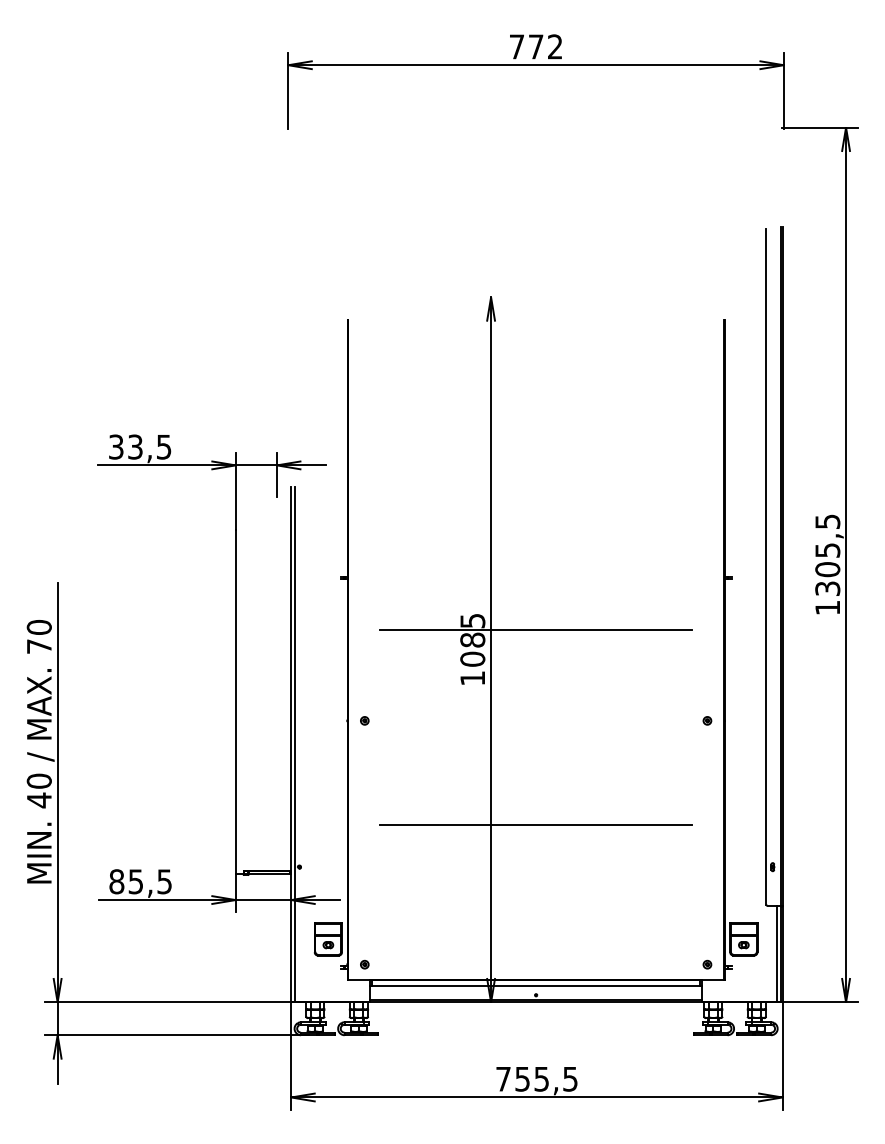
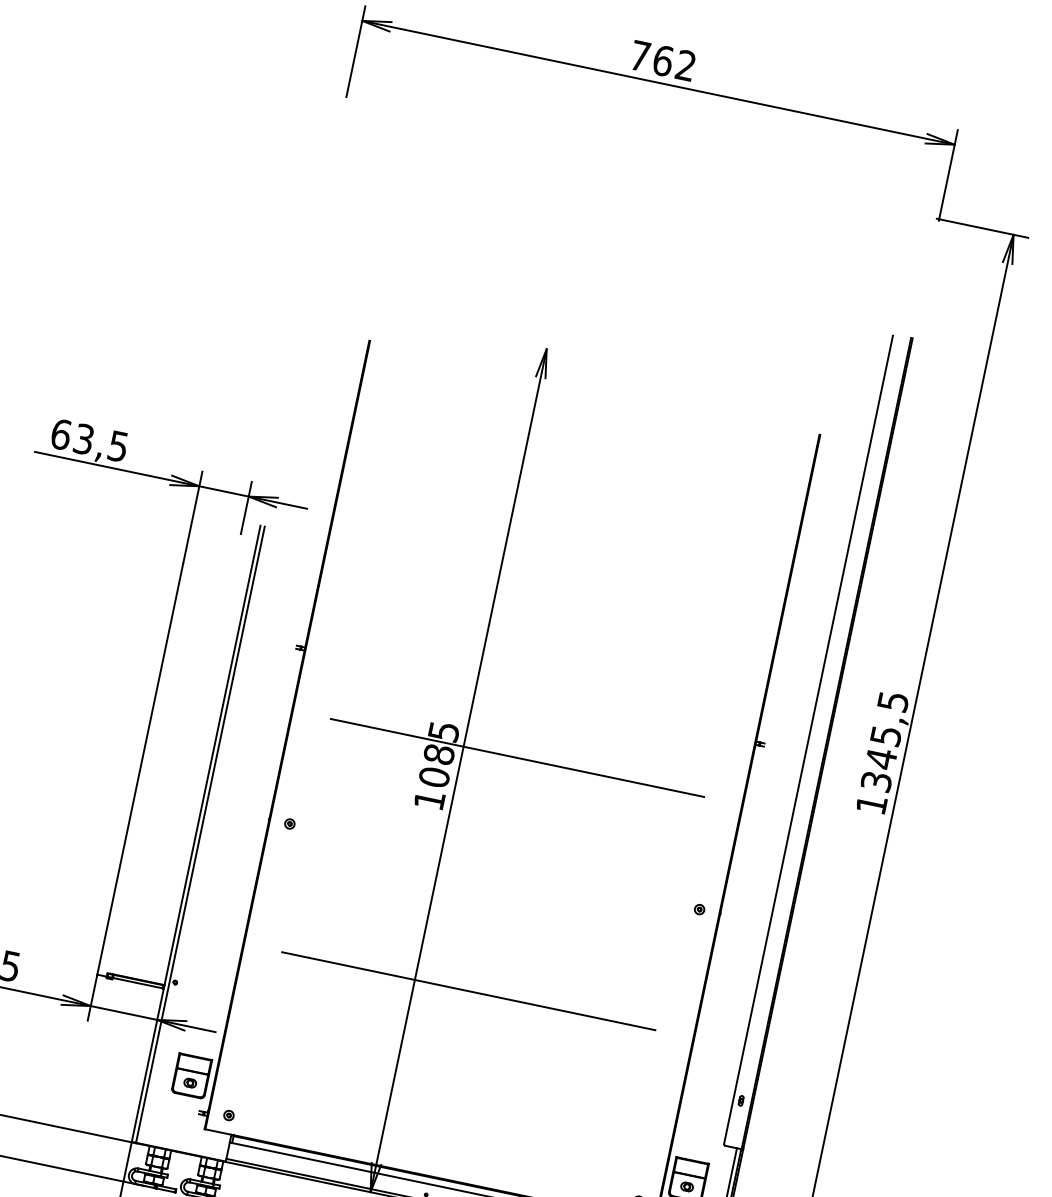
text: (535, 46) -> (662, 60), 772 -> 762
text: (116, 446) -> (61, 433), 33,5 -> 63,5
text: (827, 569) -> (880, 758), 1305,5 -> 1345,5

